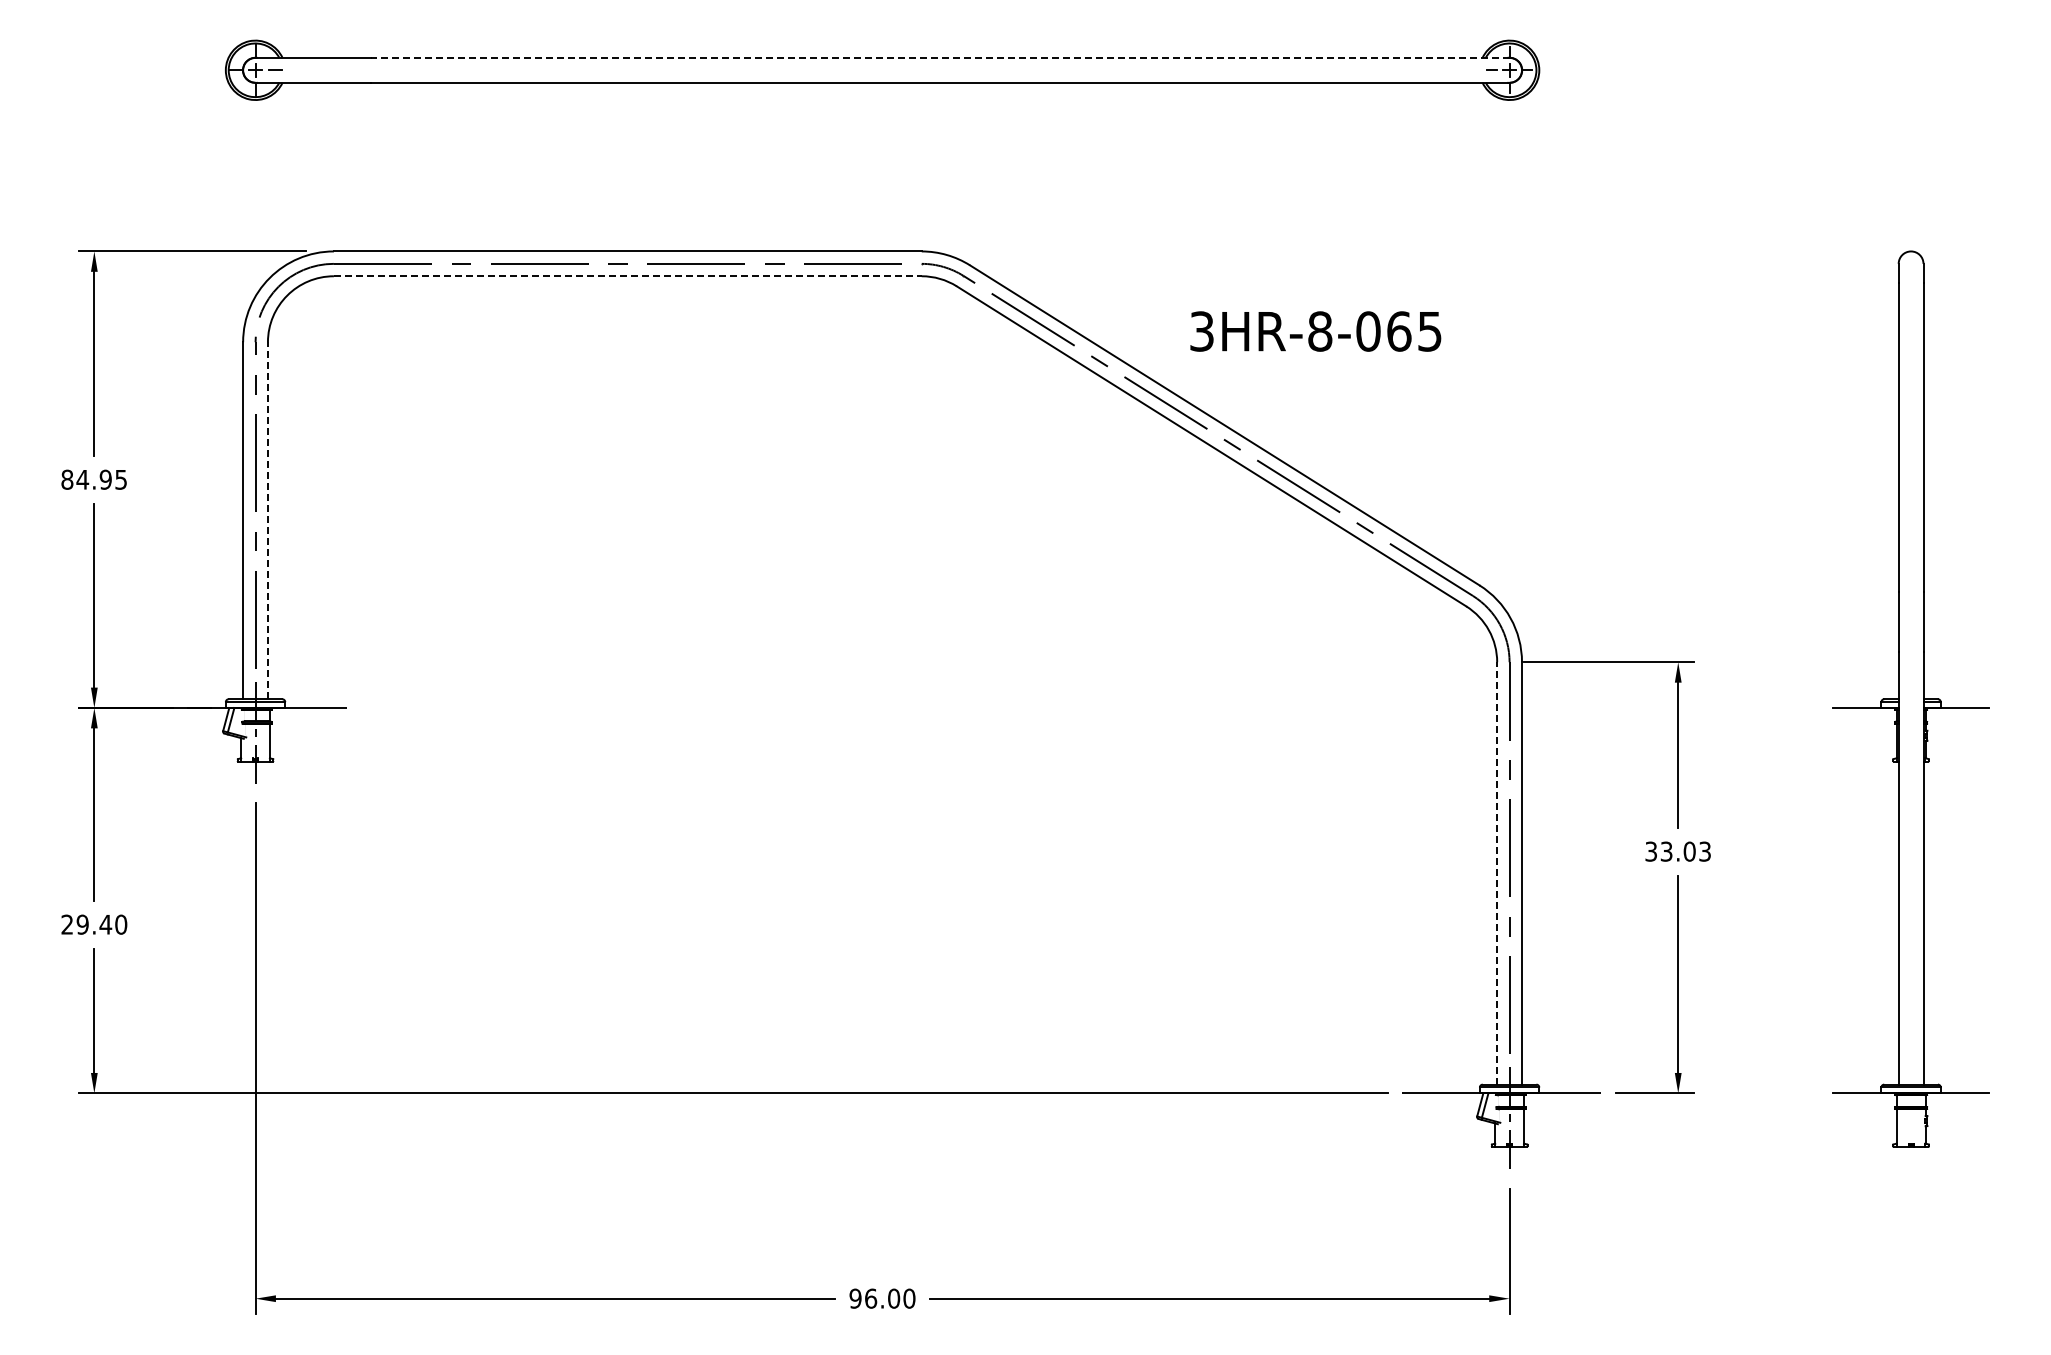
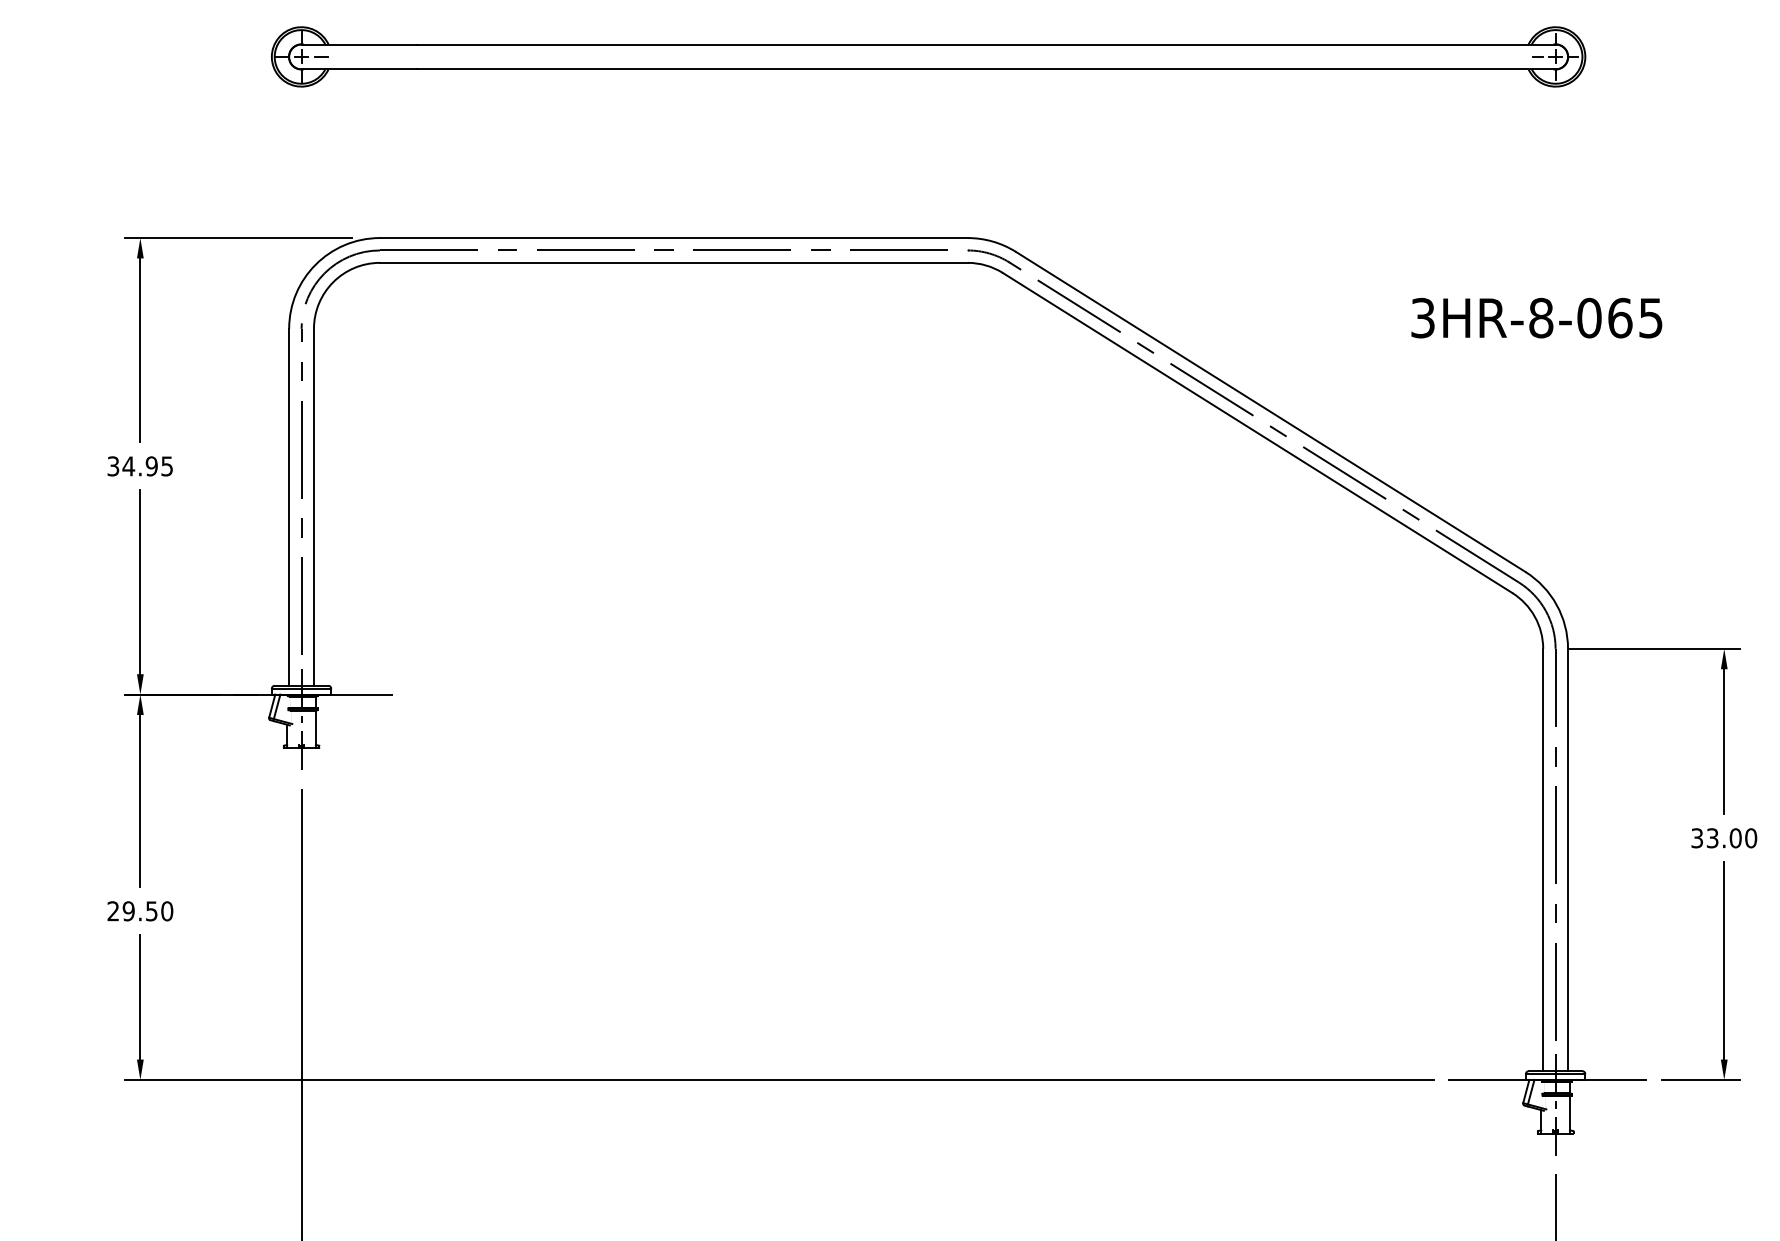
line: (939, 57) -> (985, 44), dashed -> solid
line: (627, 276) -> (673, 263), dashed -> solid
text: (1315, 331) -> (1536, 318), moved
text: (67, 479) -> (113, 466), 84.95 -> 34.95
line: (267, 520) -> (313, 507), dashed -> solid
text: (1705, 851) -> (1751, 838), 33.03 -> 33.00
line: (1497, 872) -> (1543, 859), dashed -> solid
text: (105, 924) -> (151, 911), 29.40 -> 29.50

